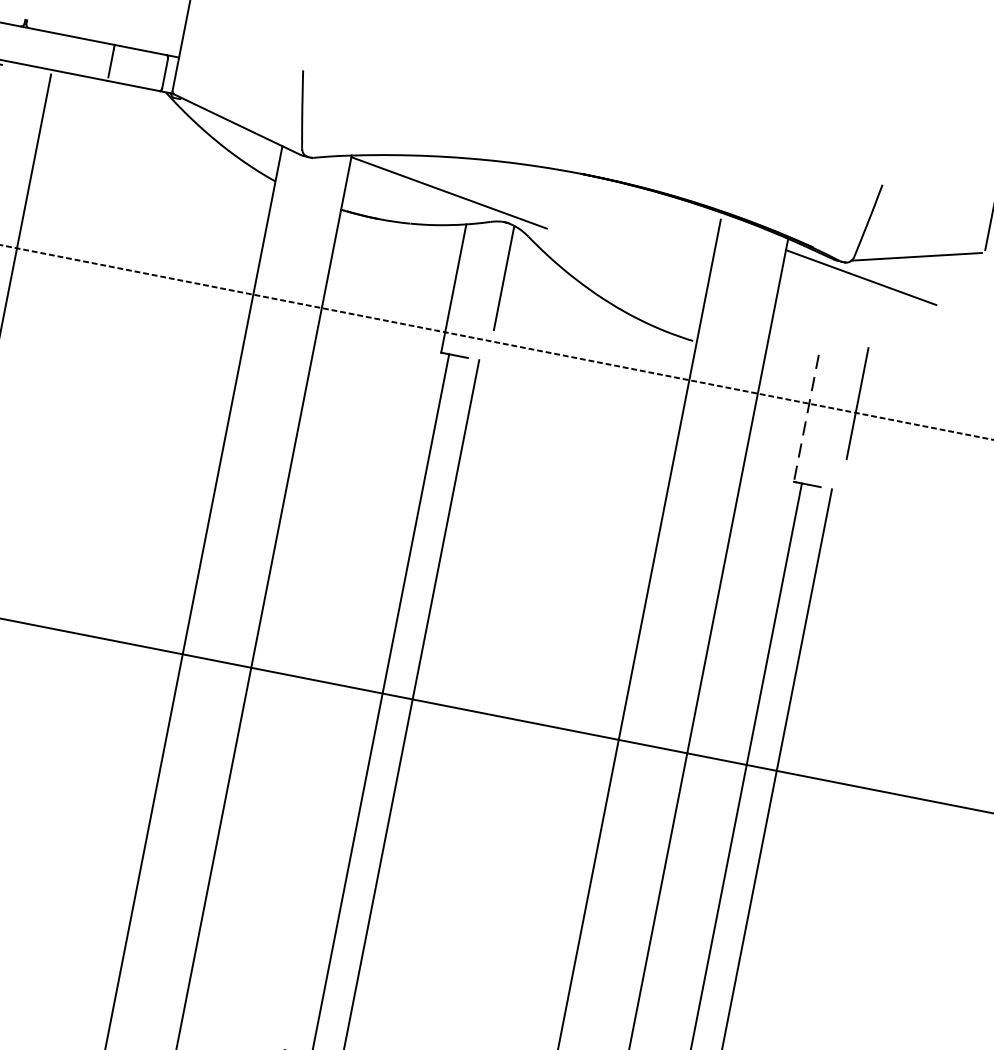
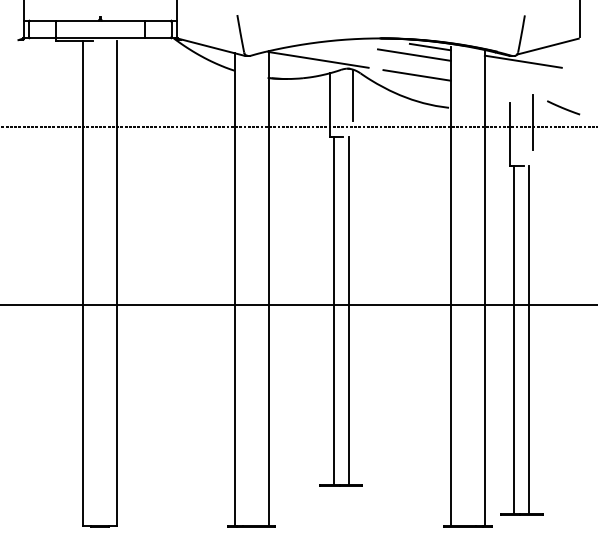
line: (678, 209) -> (429, 46), added
line: (642, 219) -> (413, 54), added
line: (640, 263) -> (416, 75), added
line: (923, 385) -> (563, 107), added
line: (806, 419) -> (510, 134), dashed -> solid

